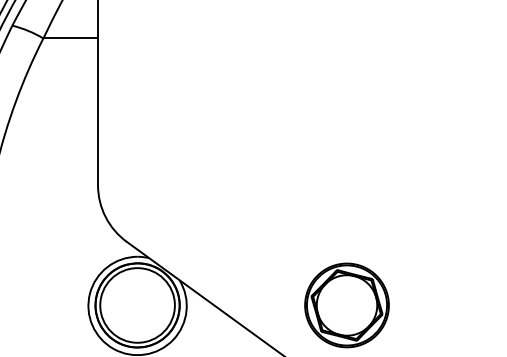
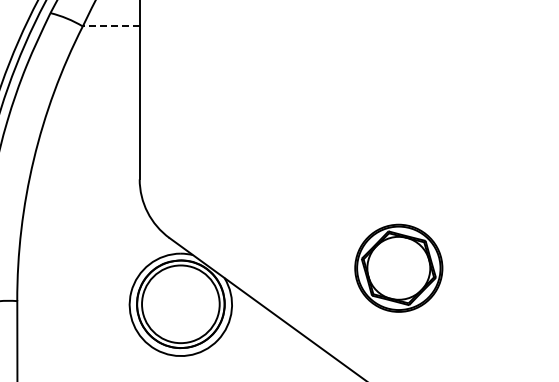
line: (69, 38) -> (110, 26), solid -> dashed
part: (346, 304) -> (398, 267), moved

